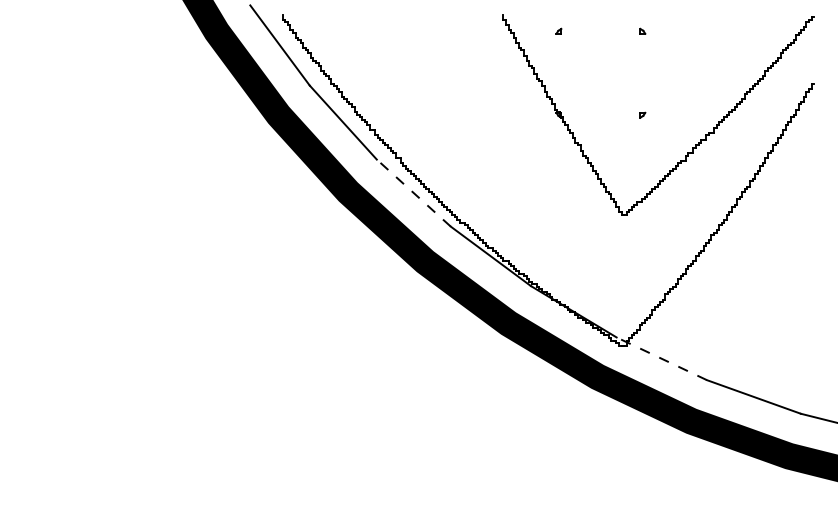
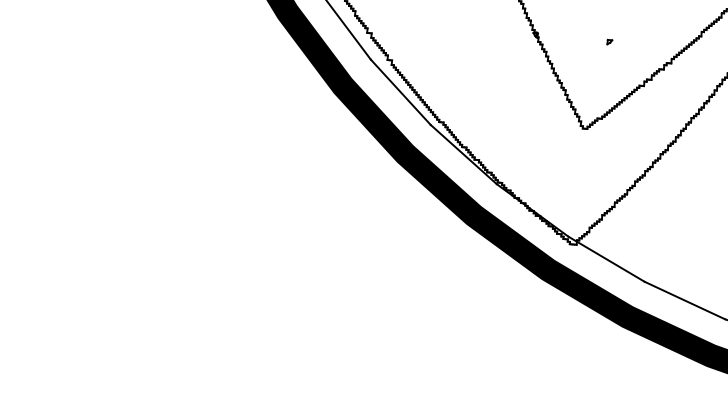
line: (413, 193) -> (400, 92), dashed -> solid
line: (661, 358) -> (606, 258), dashed -> solid

